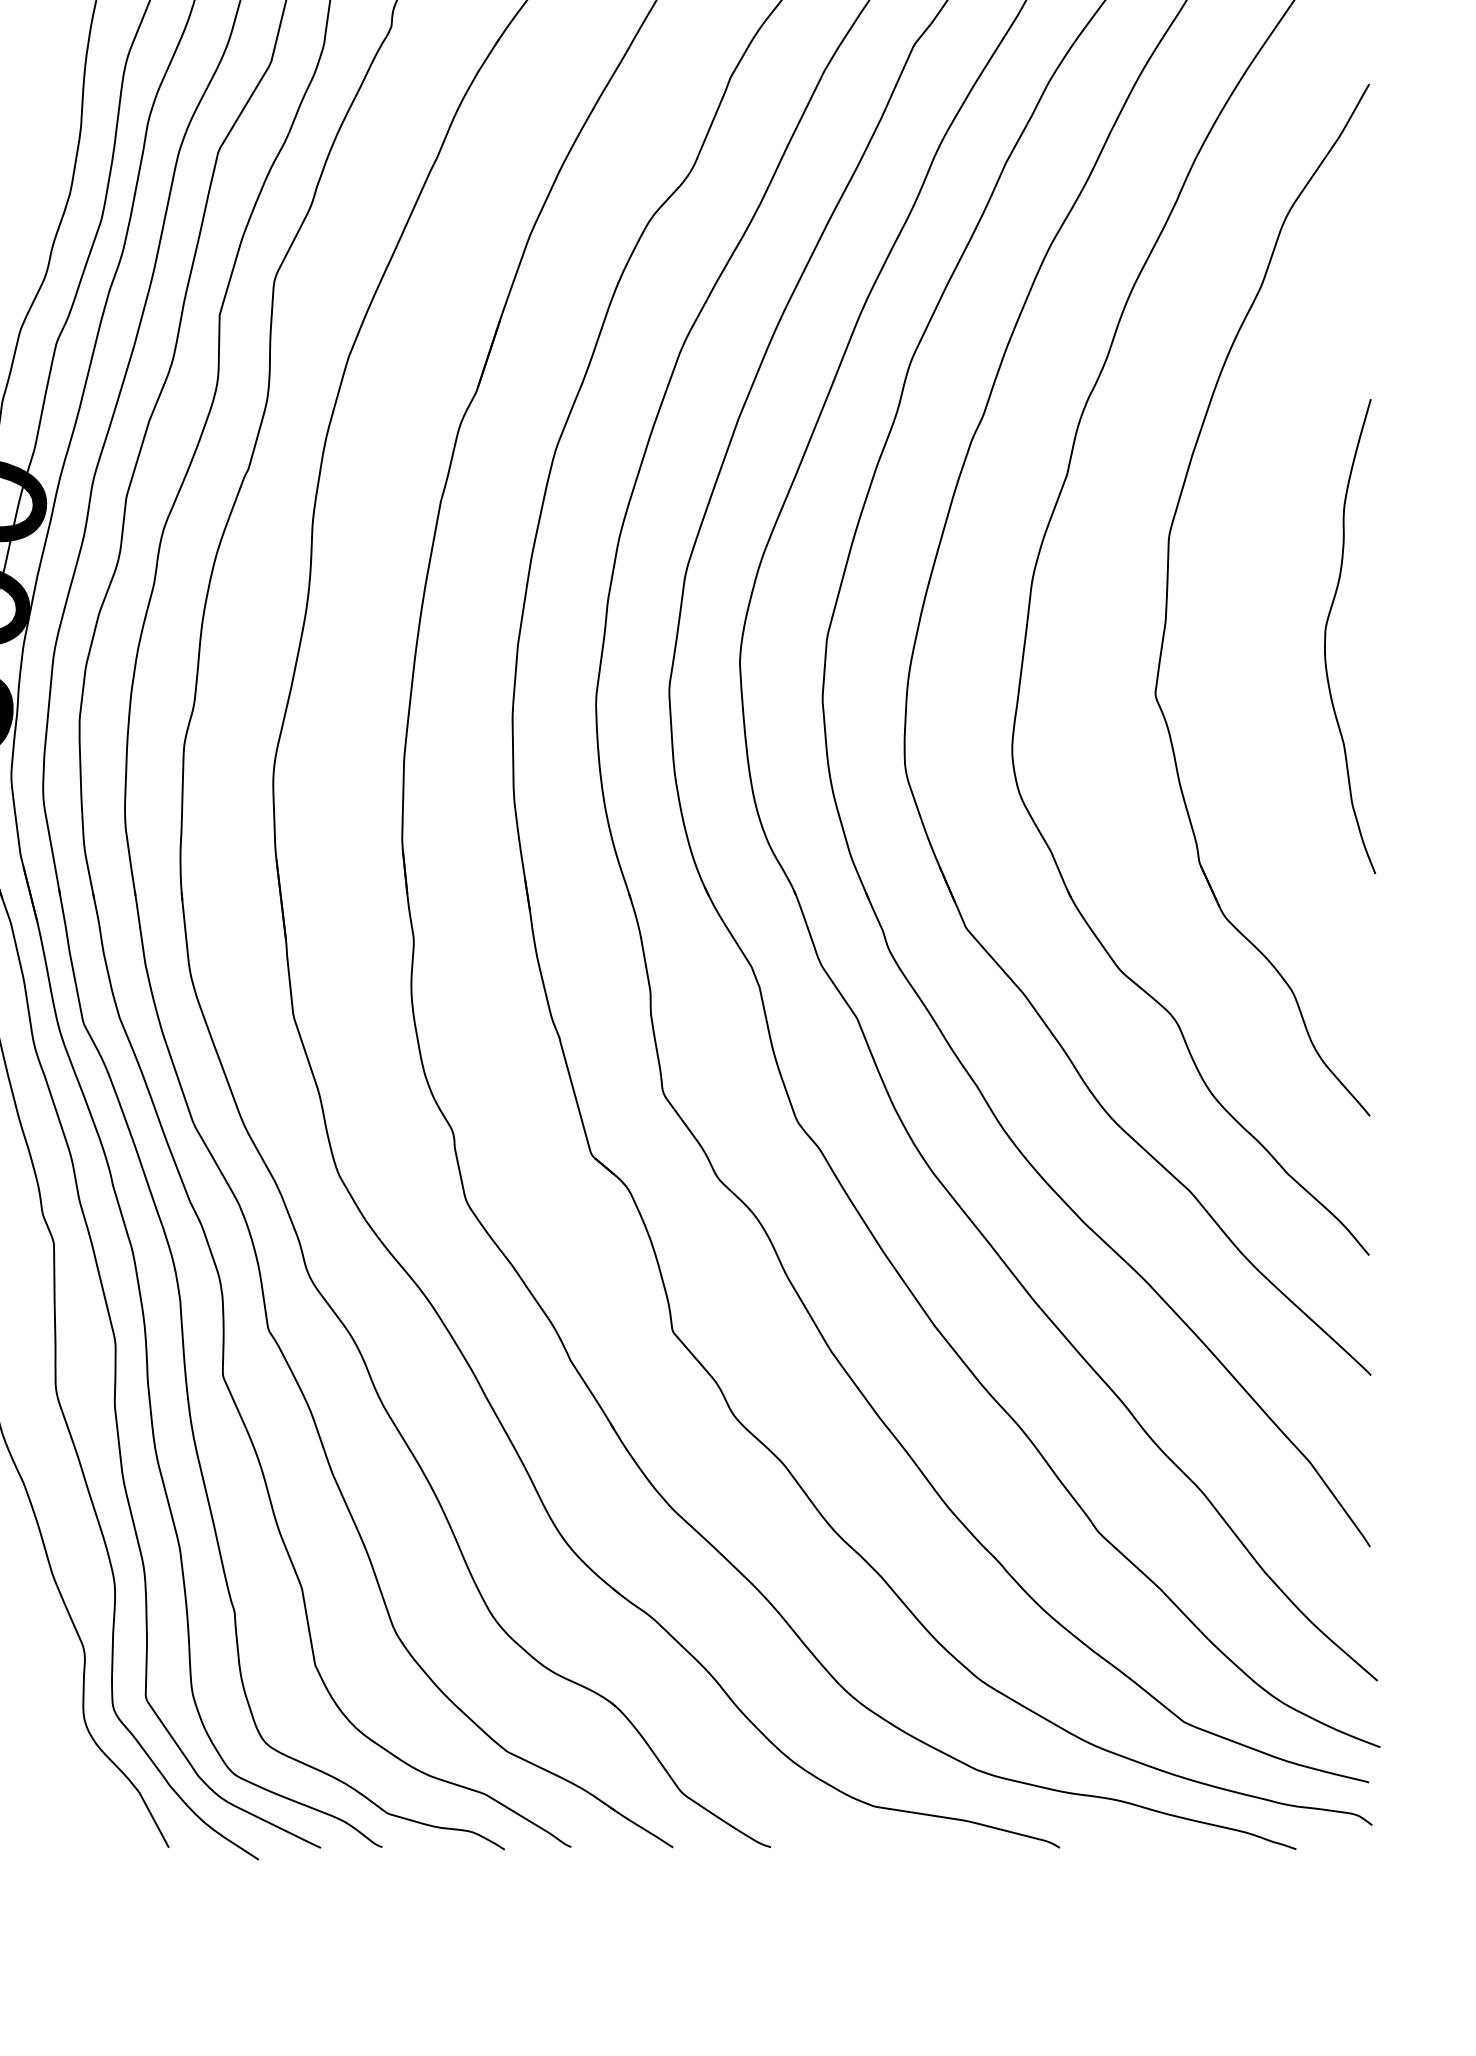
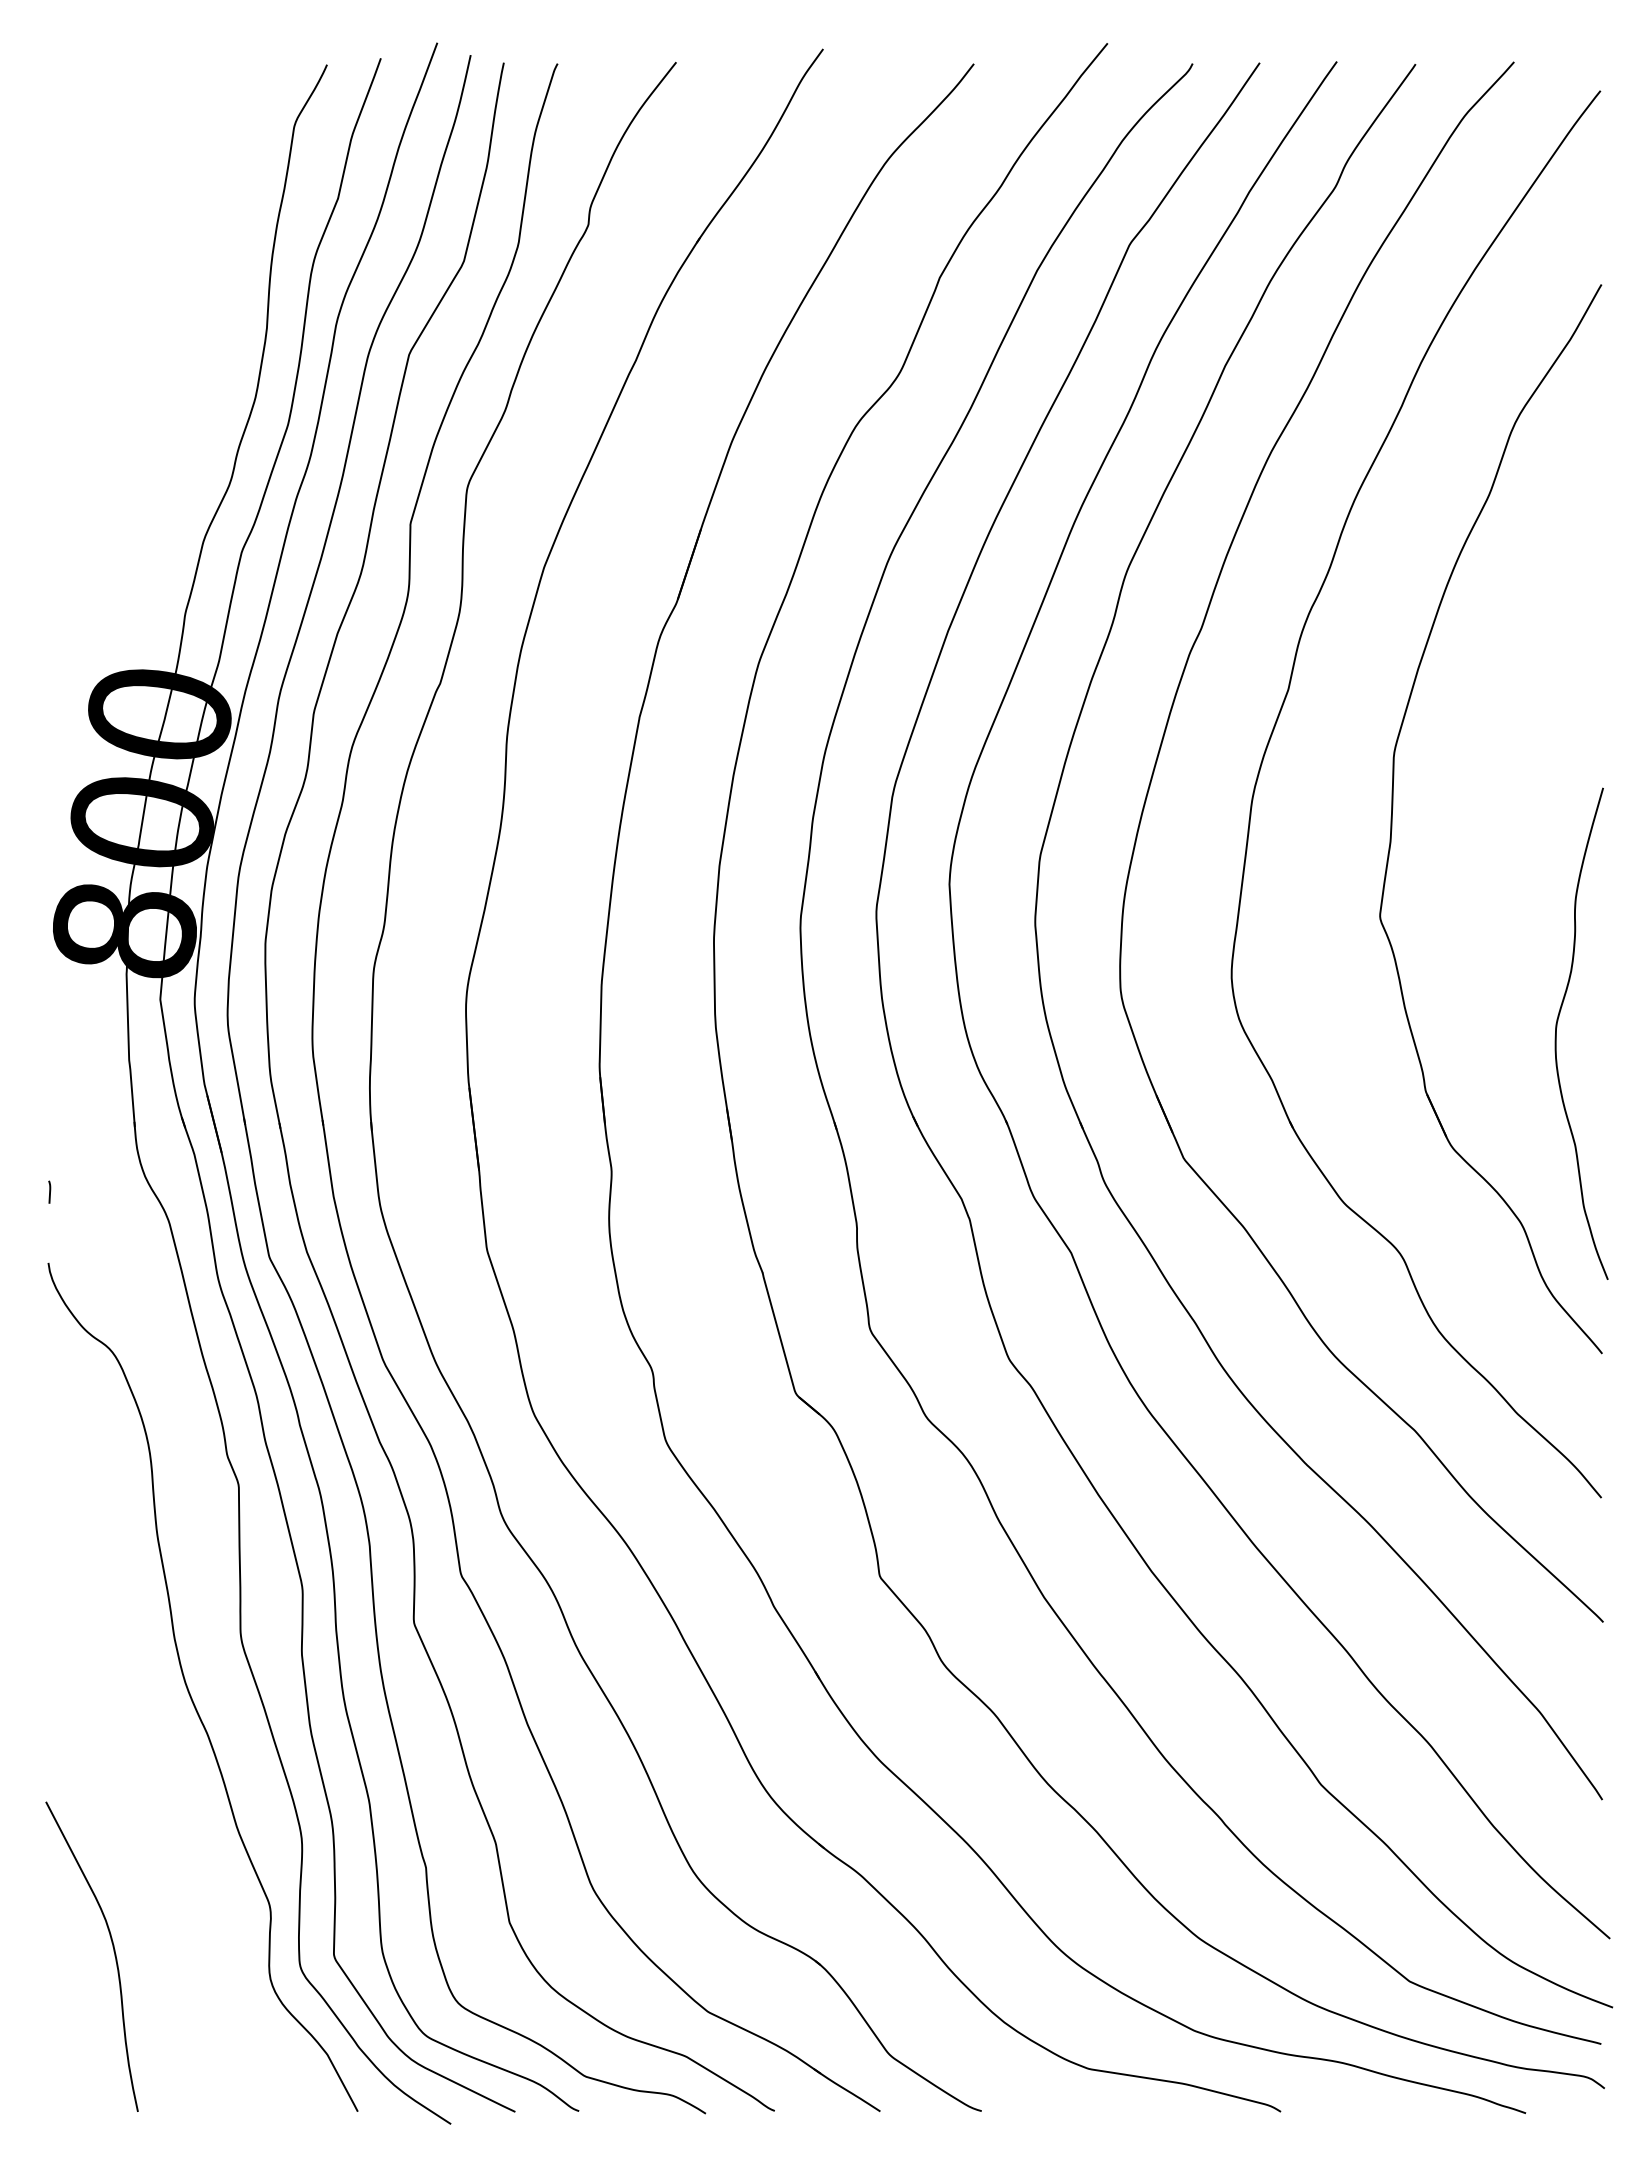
curve: (1326, 630) -> (1557, 1027), moved

